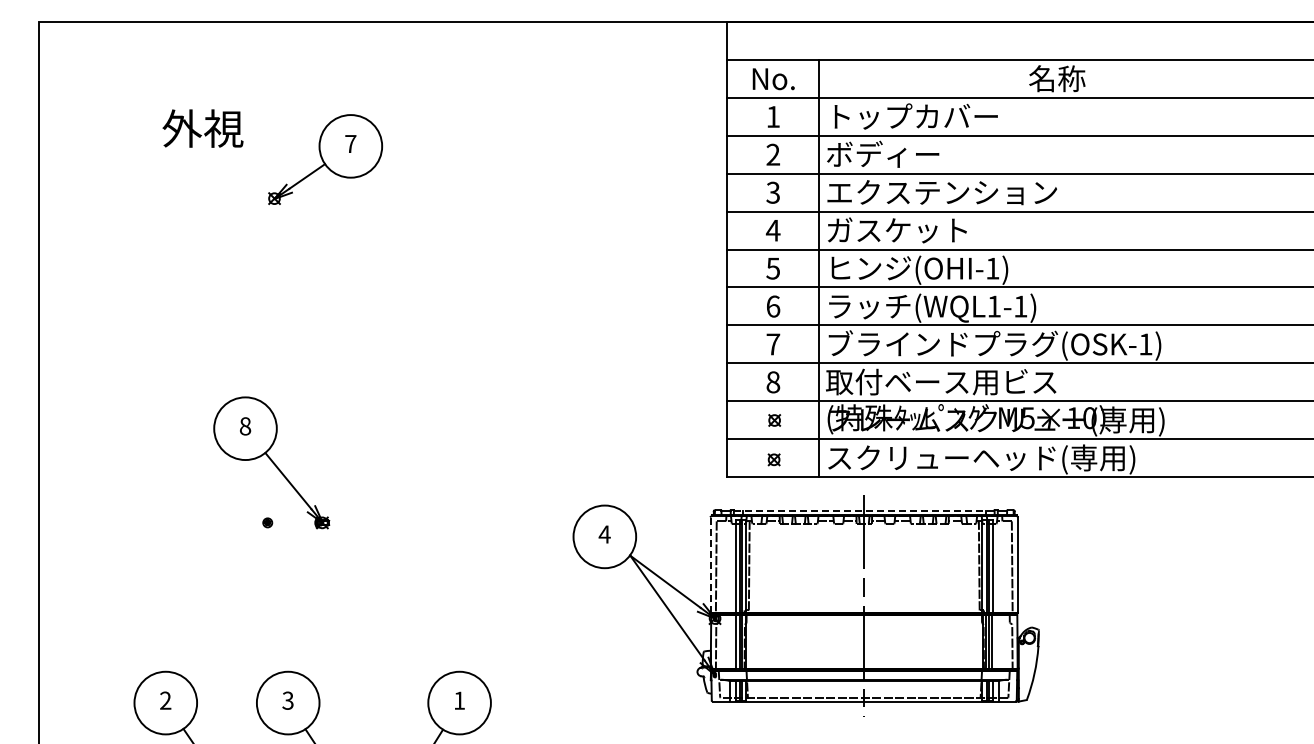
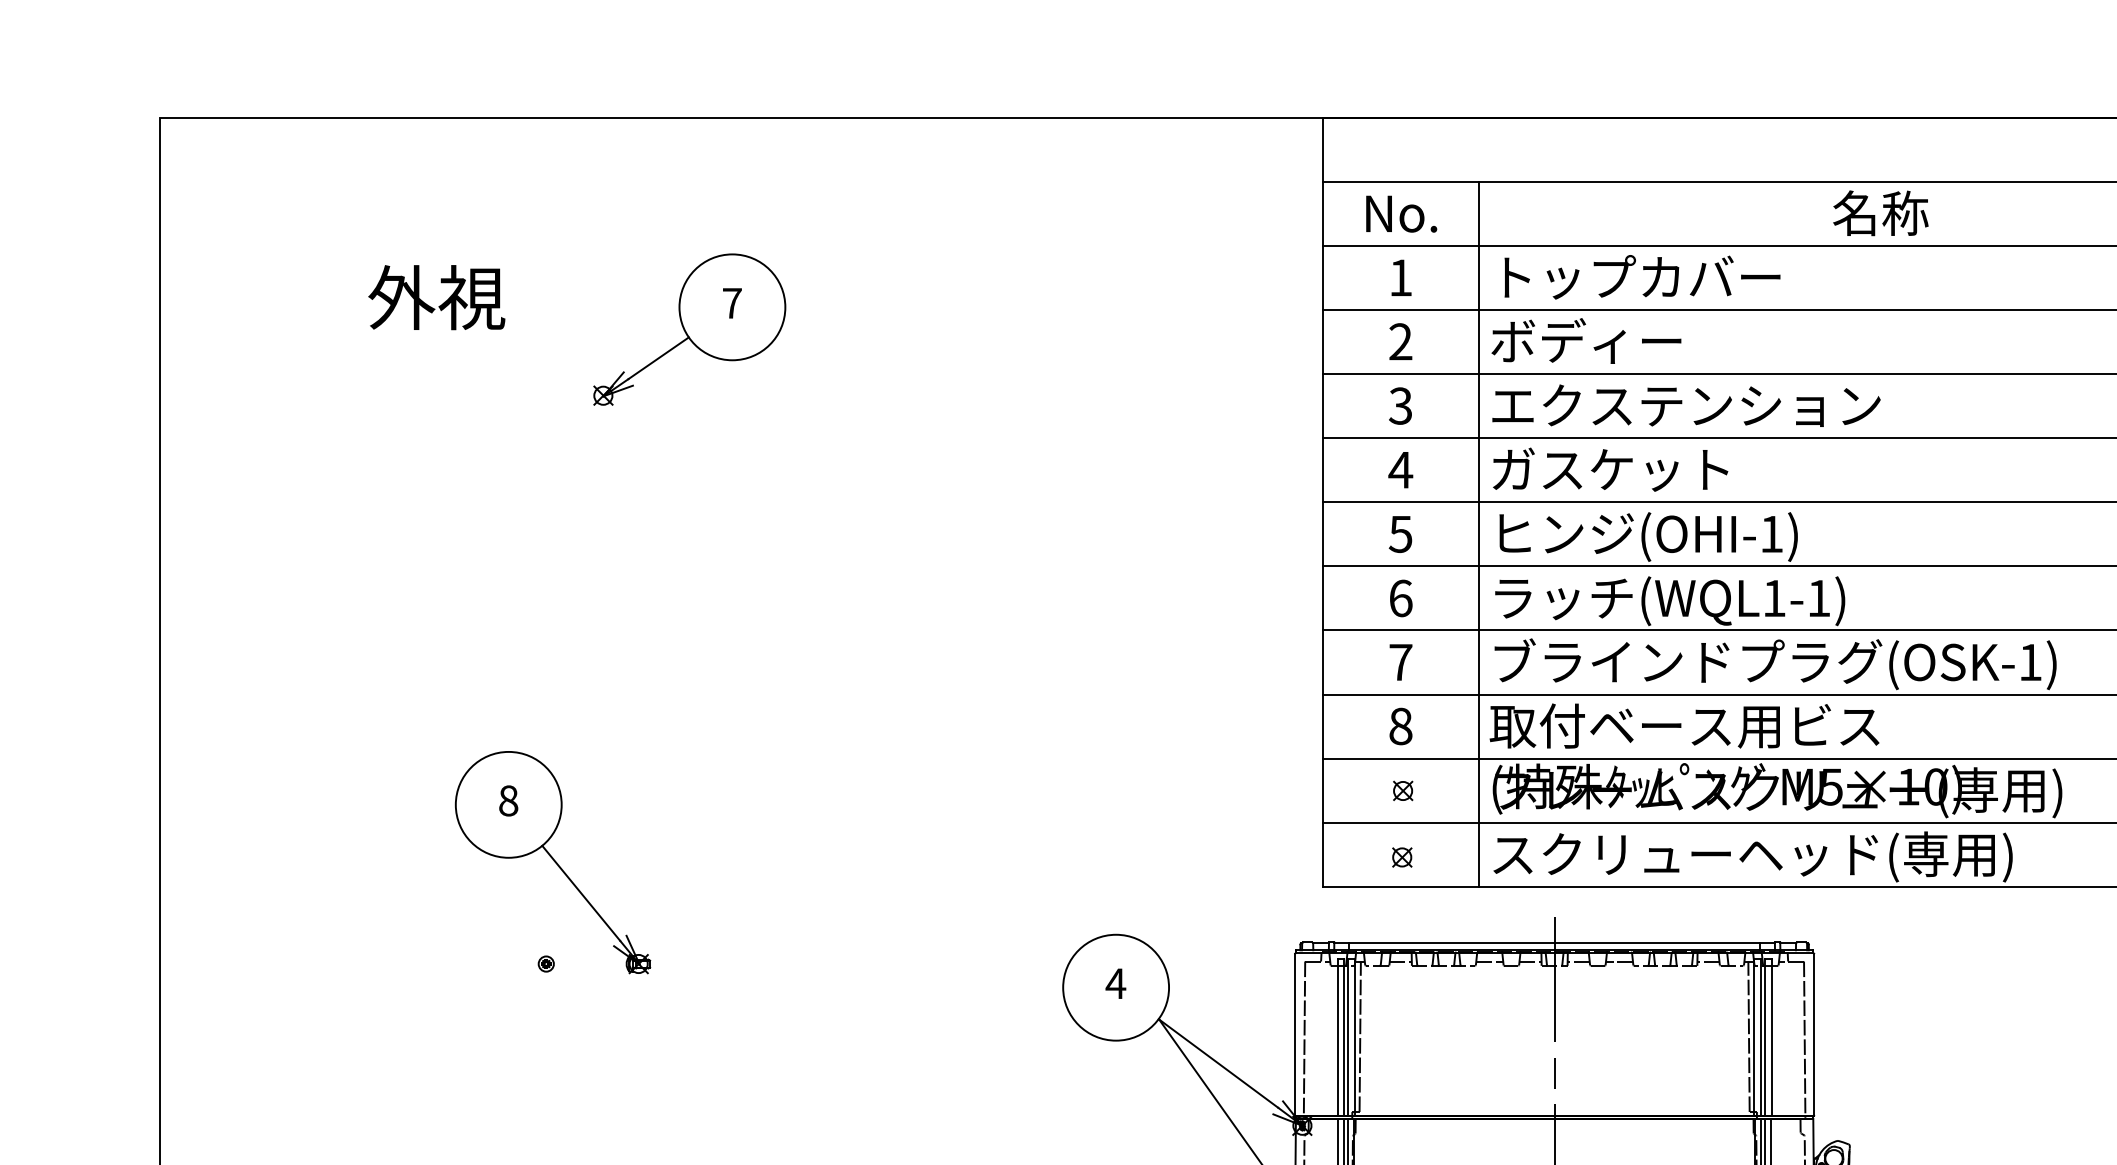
part: (325, 159) -> (689, 329), moved
line: (864, 510) -> (1554, 943), dashed -> solid
line: (710, 564) -> (1294, 1034), dashed -> solid

